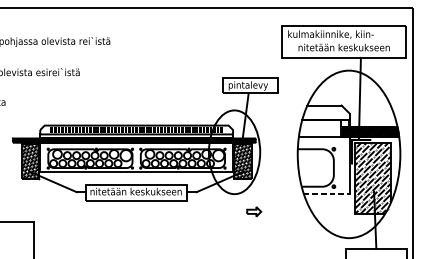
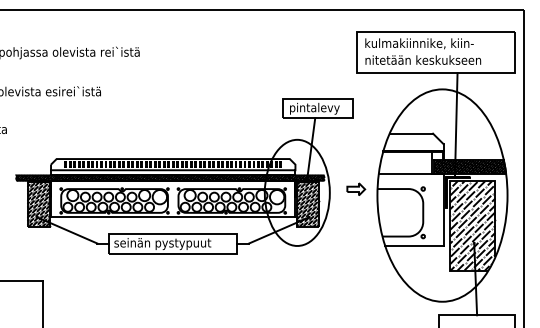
text: (344, 47) -> (423, 59), moved
text: (136, 192) -> (172, 244), nitetään keskukseen -> seinän pystypuut
line: (326, 193) -> (414, 245), dashed -> solid
part: (254, 211) -> (356, 188), moved

